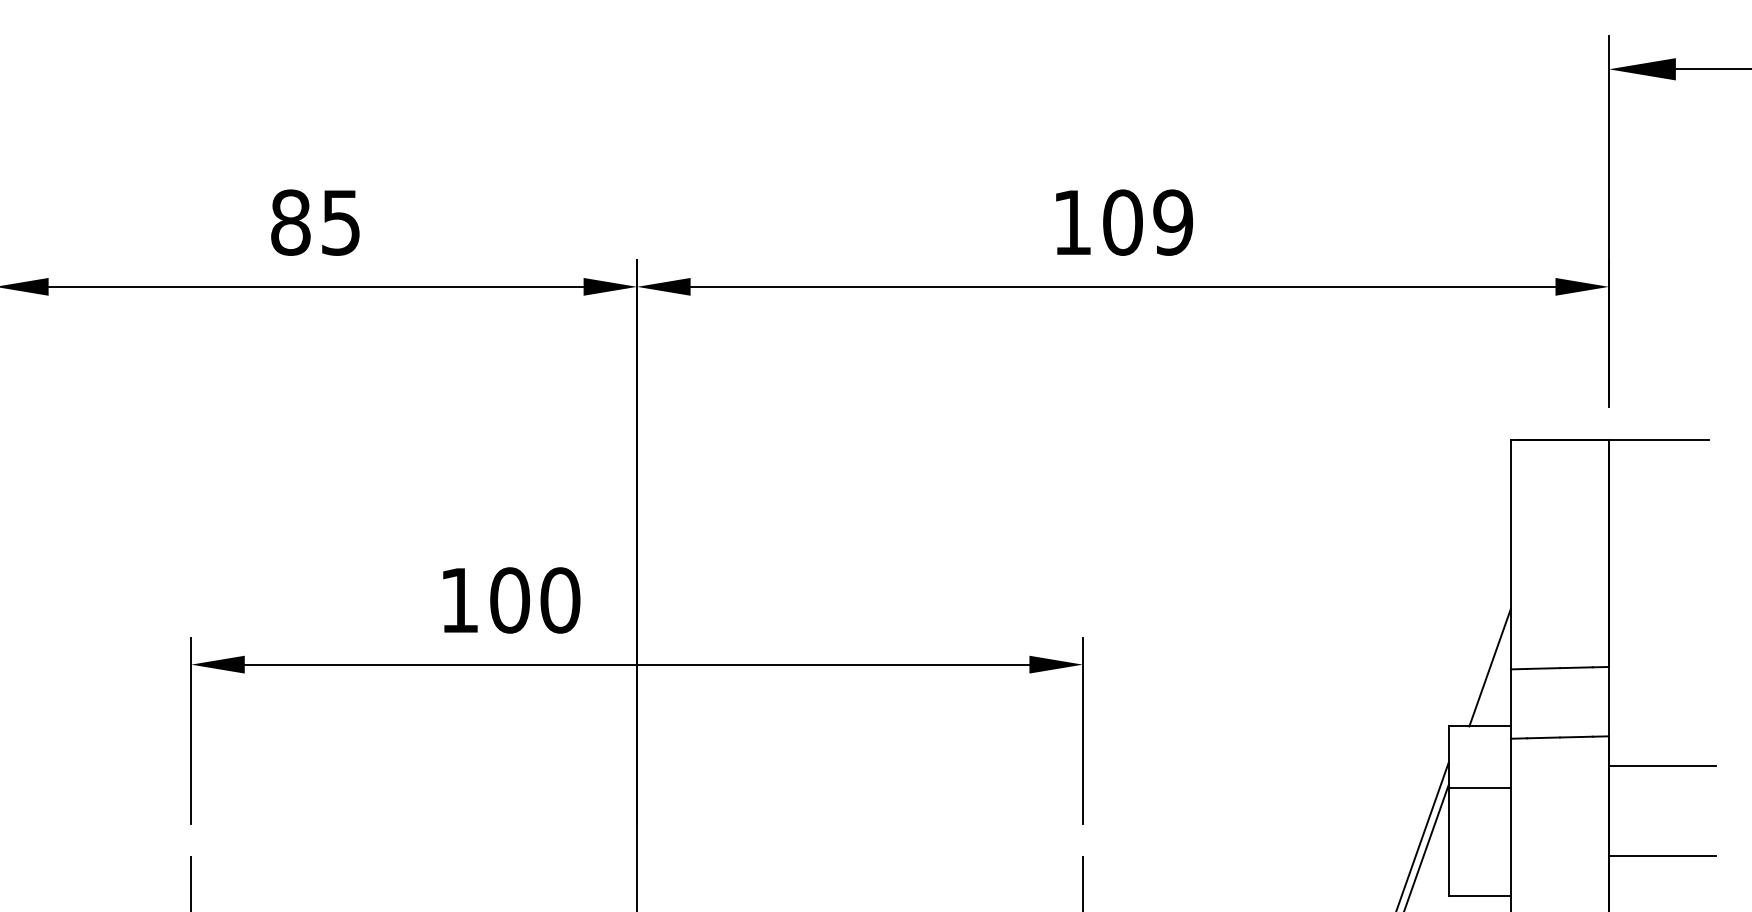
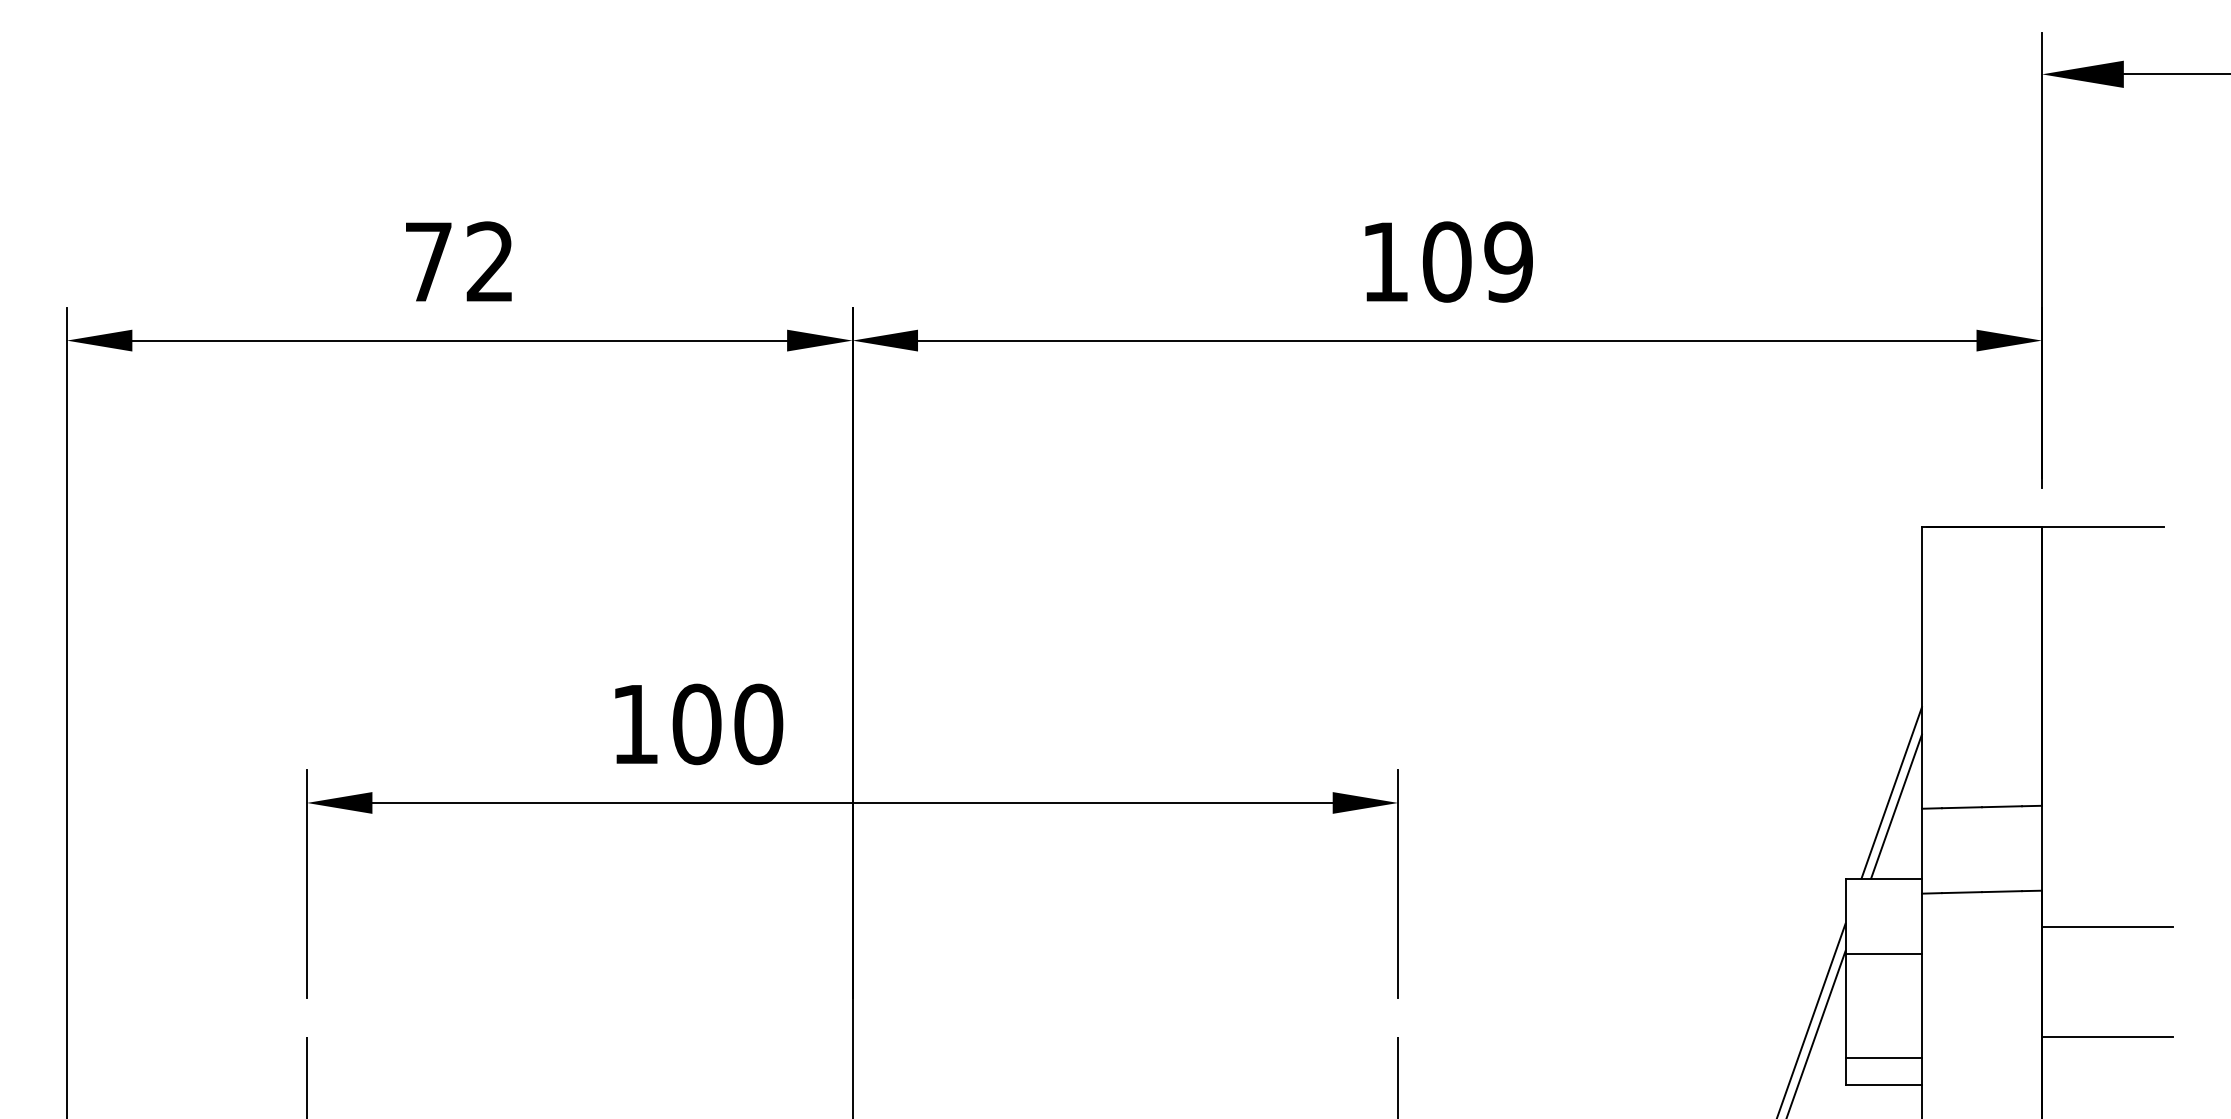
text: (315, 222) -> (458, 261), 85 -> 72
line: (1486, 656) -> (1891, 792), added
line: (1479, 872) -> (1883, 1057), added

